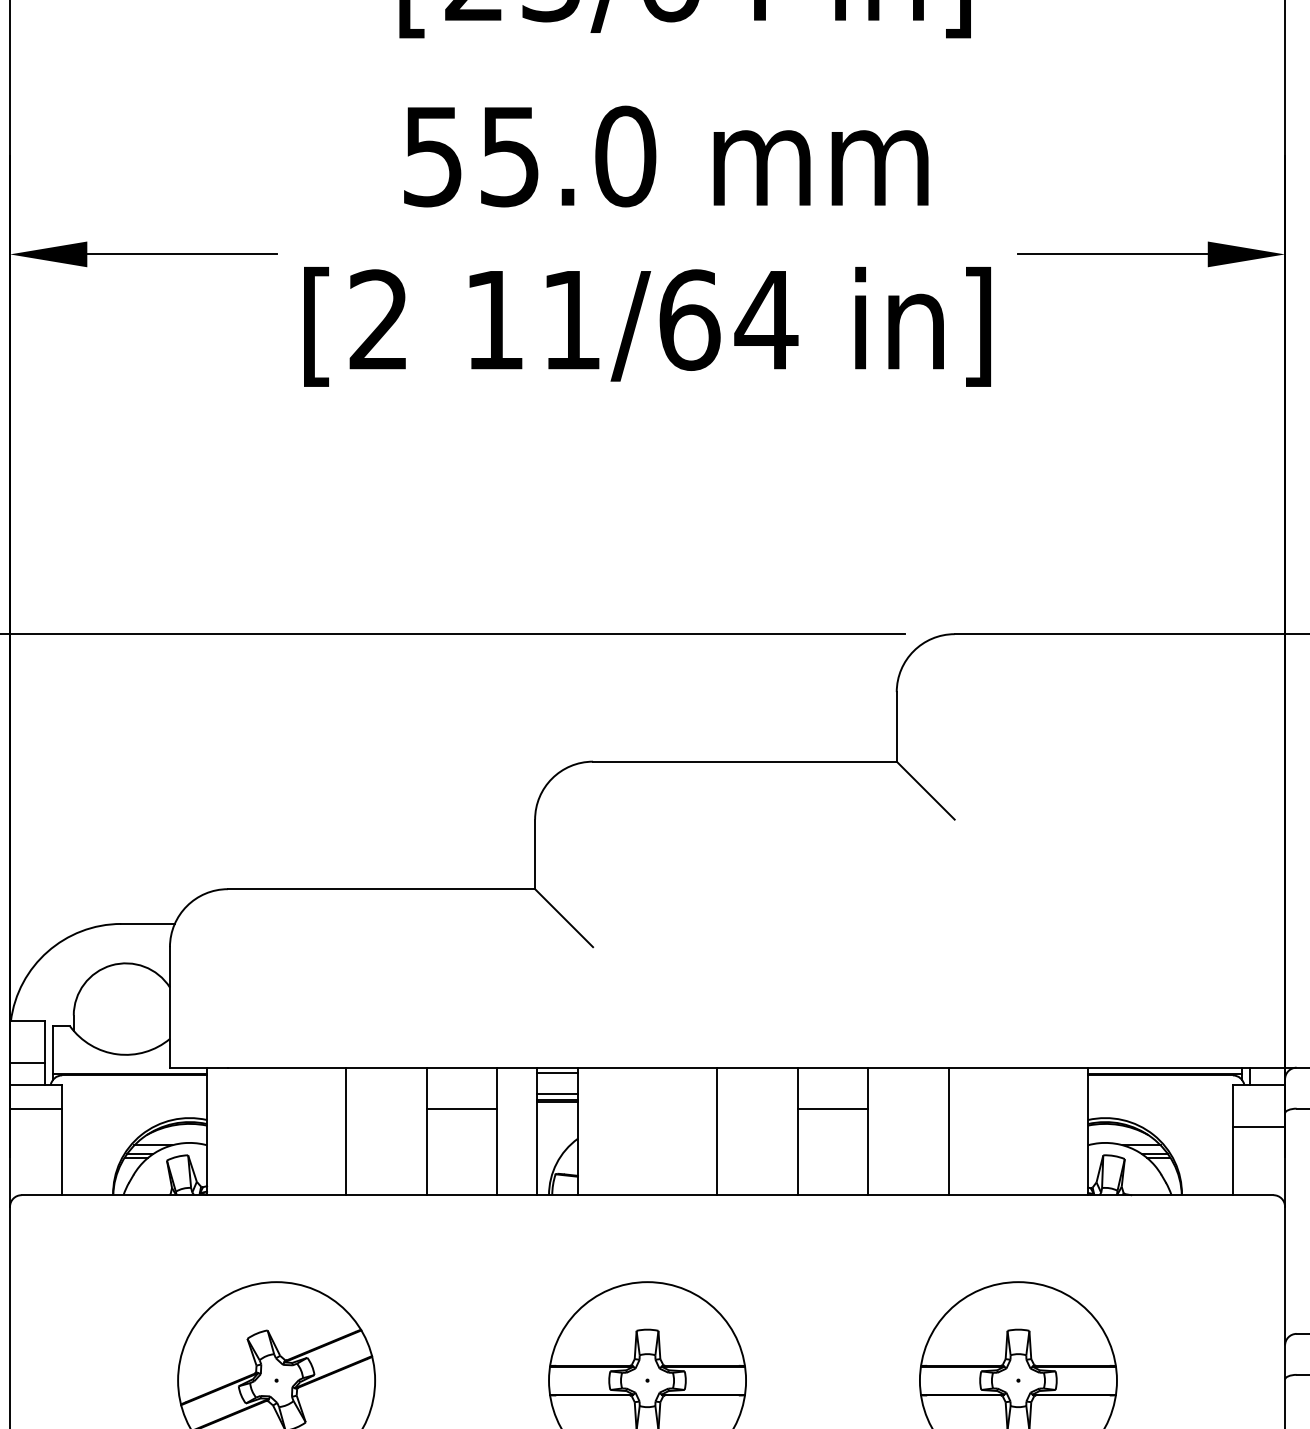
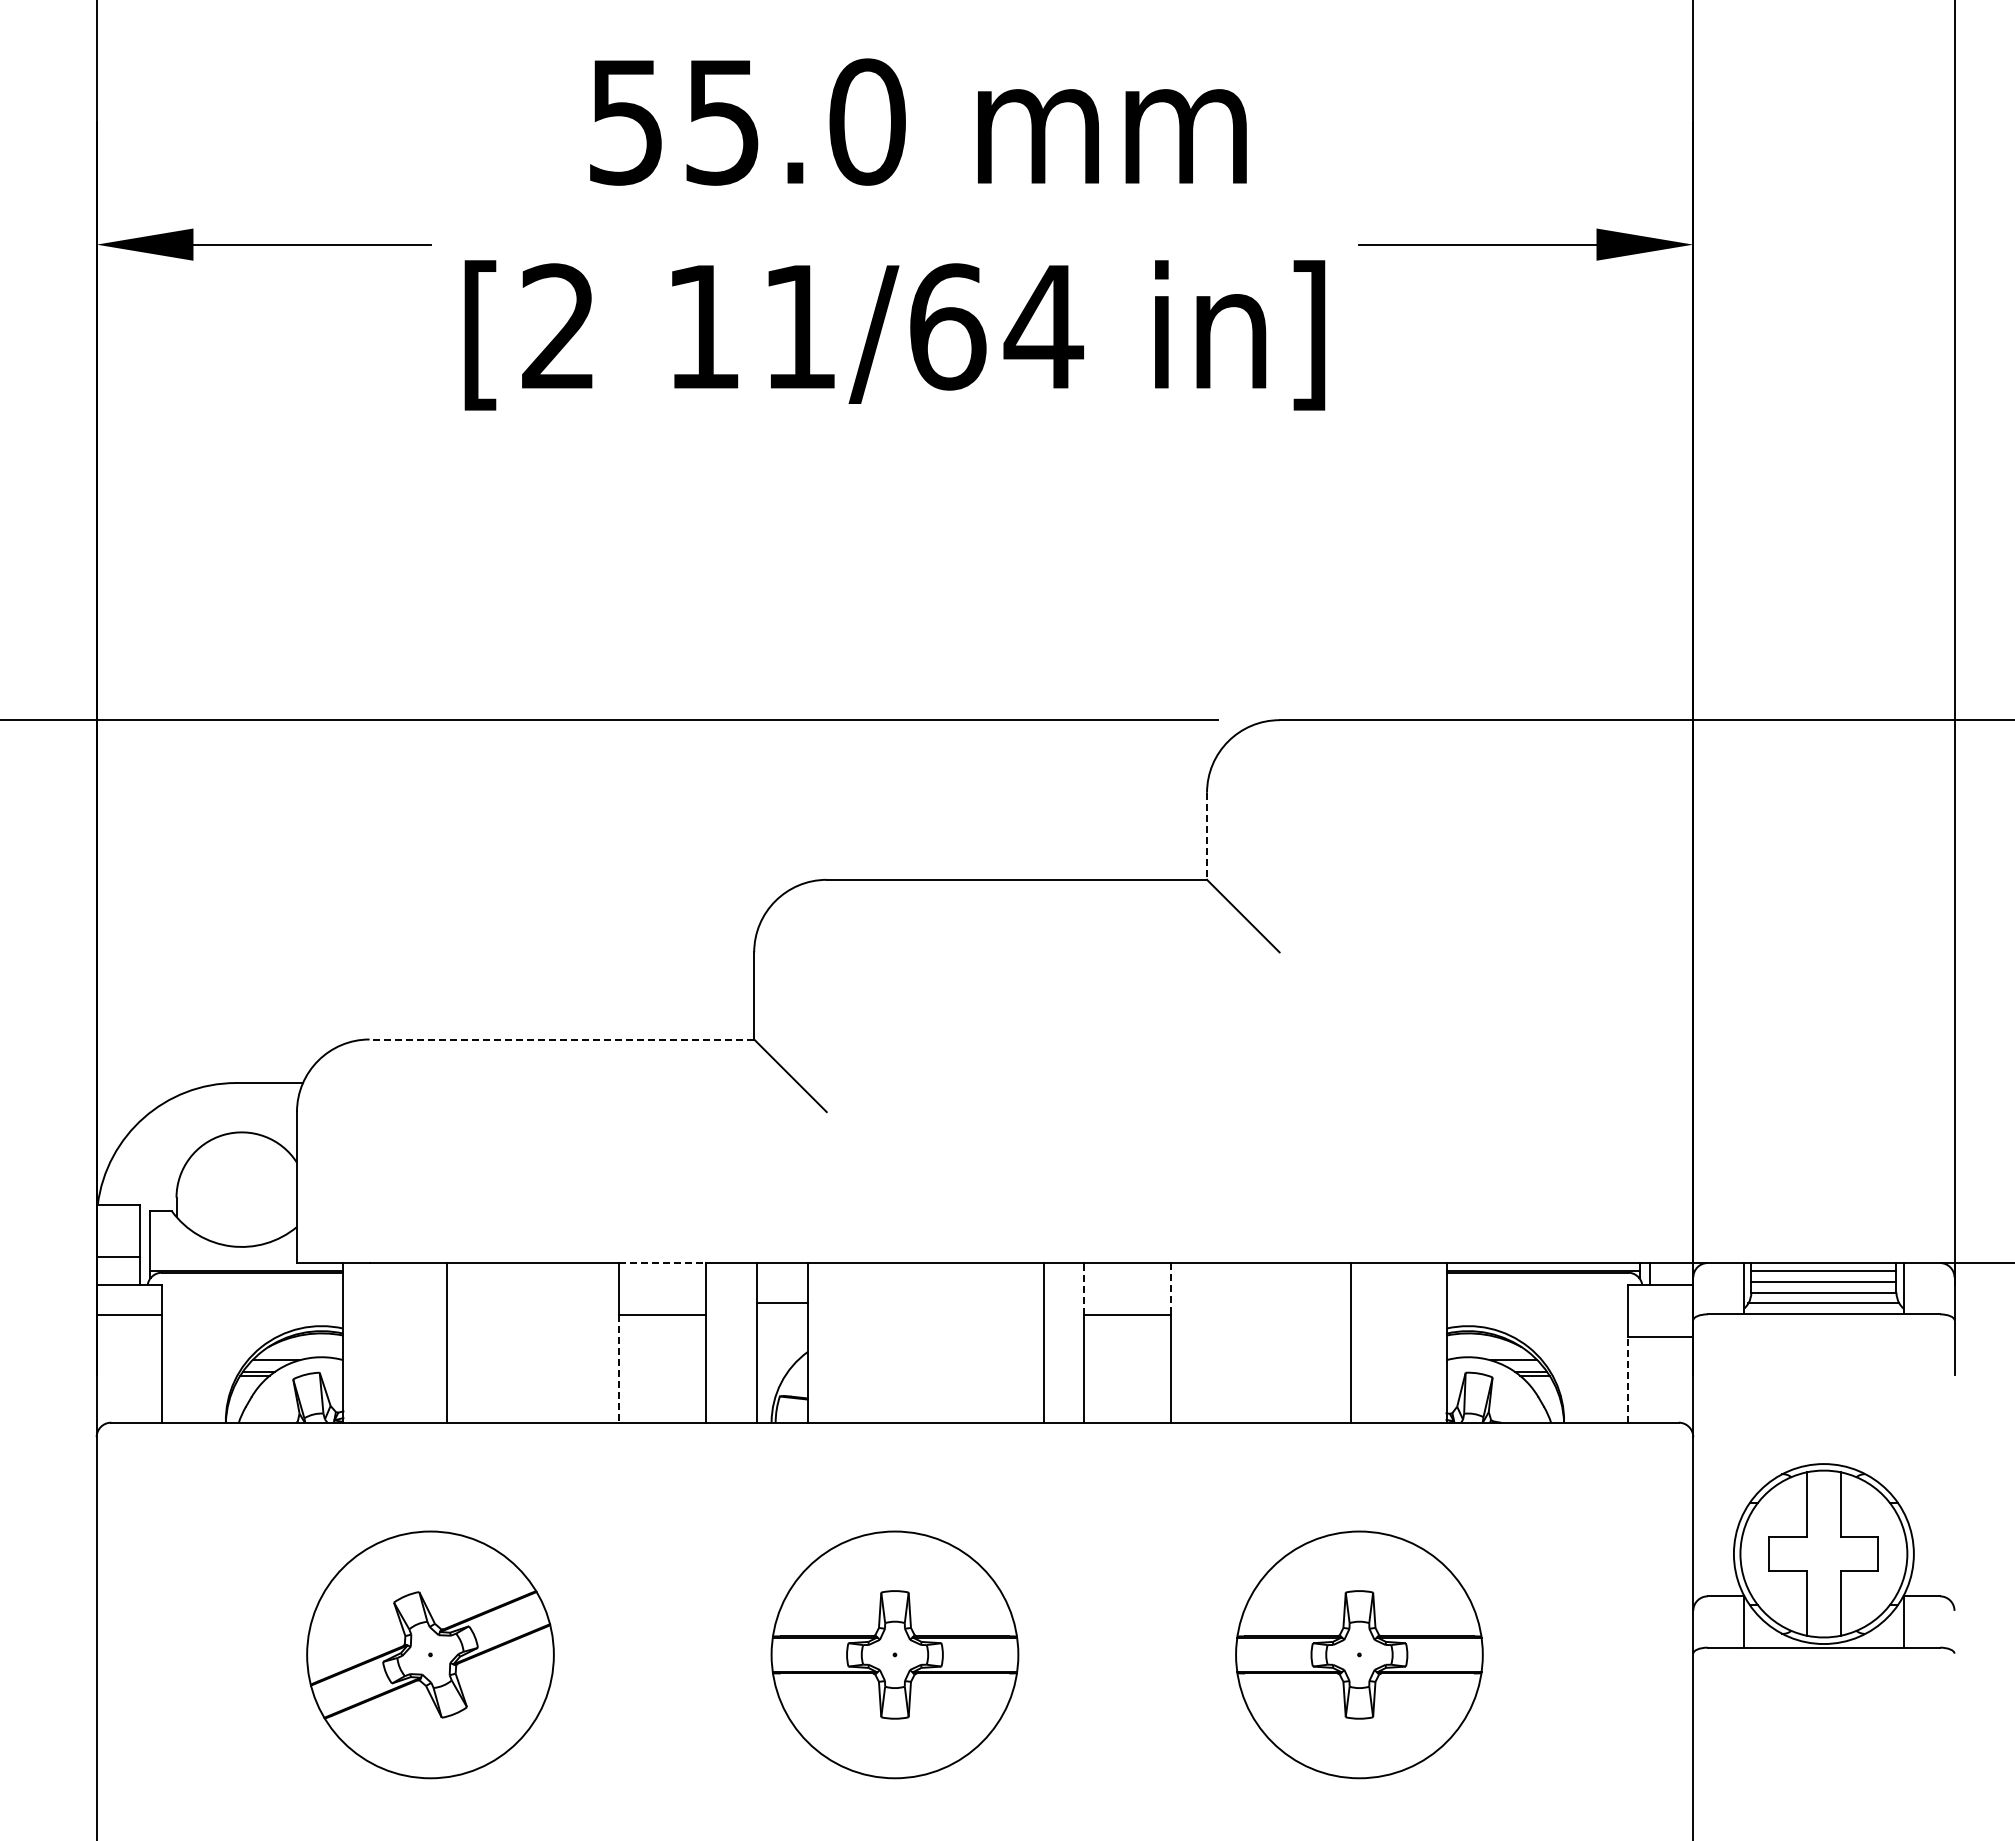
line: (897, 727) -> (1207, 836), solid -> dashed
line: (381, 889) -> (561, 1039), solid -> dashed
line: (461, 1068) -> (662, 1263), solid -> dashed
line: (557, 1072) -> (782, 1269), removed
line: (798, 1088) -> (1083, 1288), solid -> dashed
line: (867, 1088) -> (1170, 1289), solid -> dashed
line: (557, 1093) -> (782, 1295), removed
line: (557, 1102) -> (782, 1306), removed
line: (346, 1131) -> (446, 1342), moved
line: (717, 1131) -> (1044, 1342), moved
line: (949, 1131) -> (1351, 1342), moved
line: (427, 1151) -> (619, 1368), solid -> dashed
line: (1232, 1160) -> (1627, 1379), solid -> dashed

